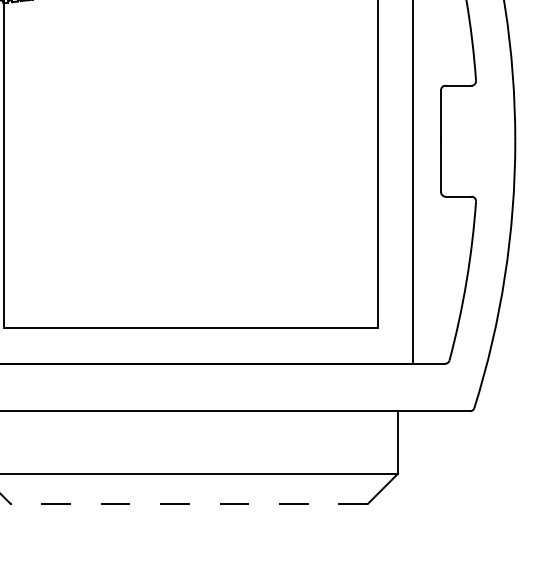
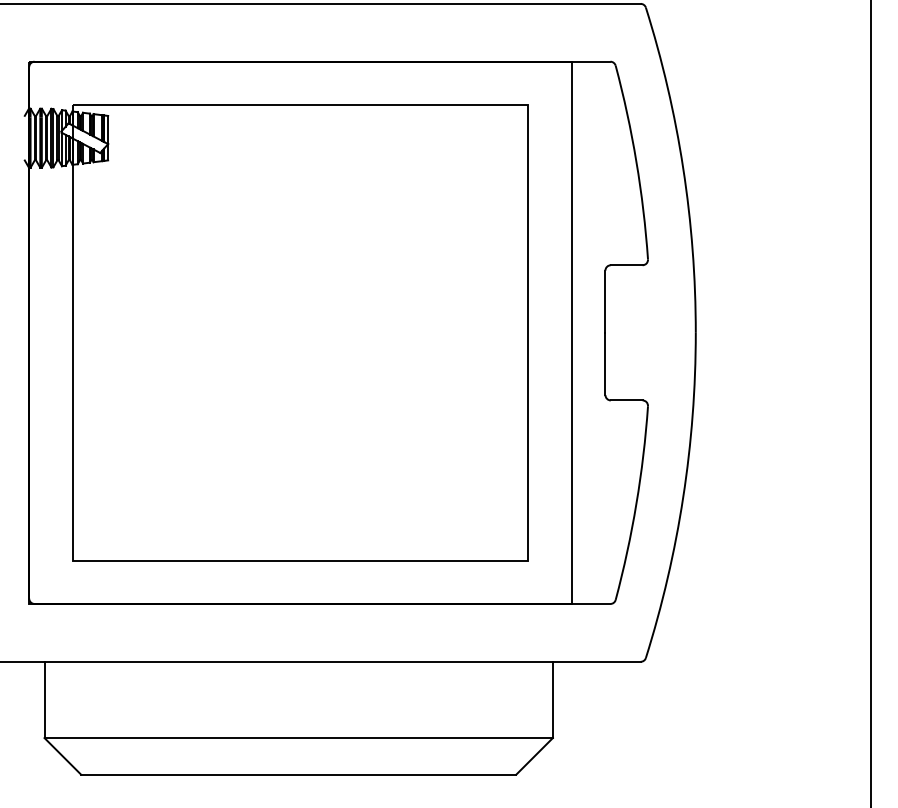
line: (189, 503) -> (298, 774), dashed -> solid

